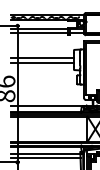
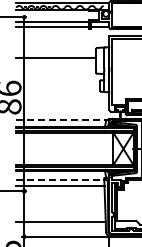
line: (42, 63) -> (56, 65), removed
line: (47, 106) -> (62, 120), solid -> dashed
line: (47, 153) -> (62, 179), solid -> dashed

